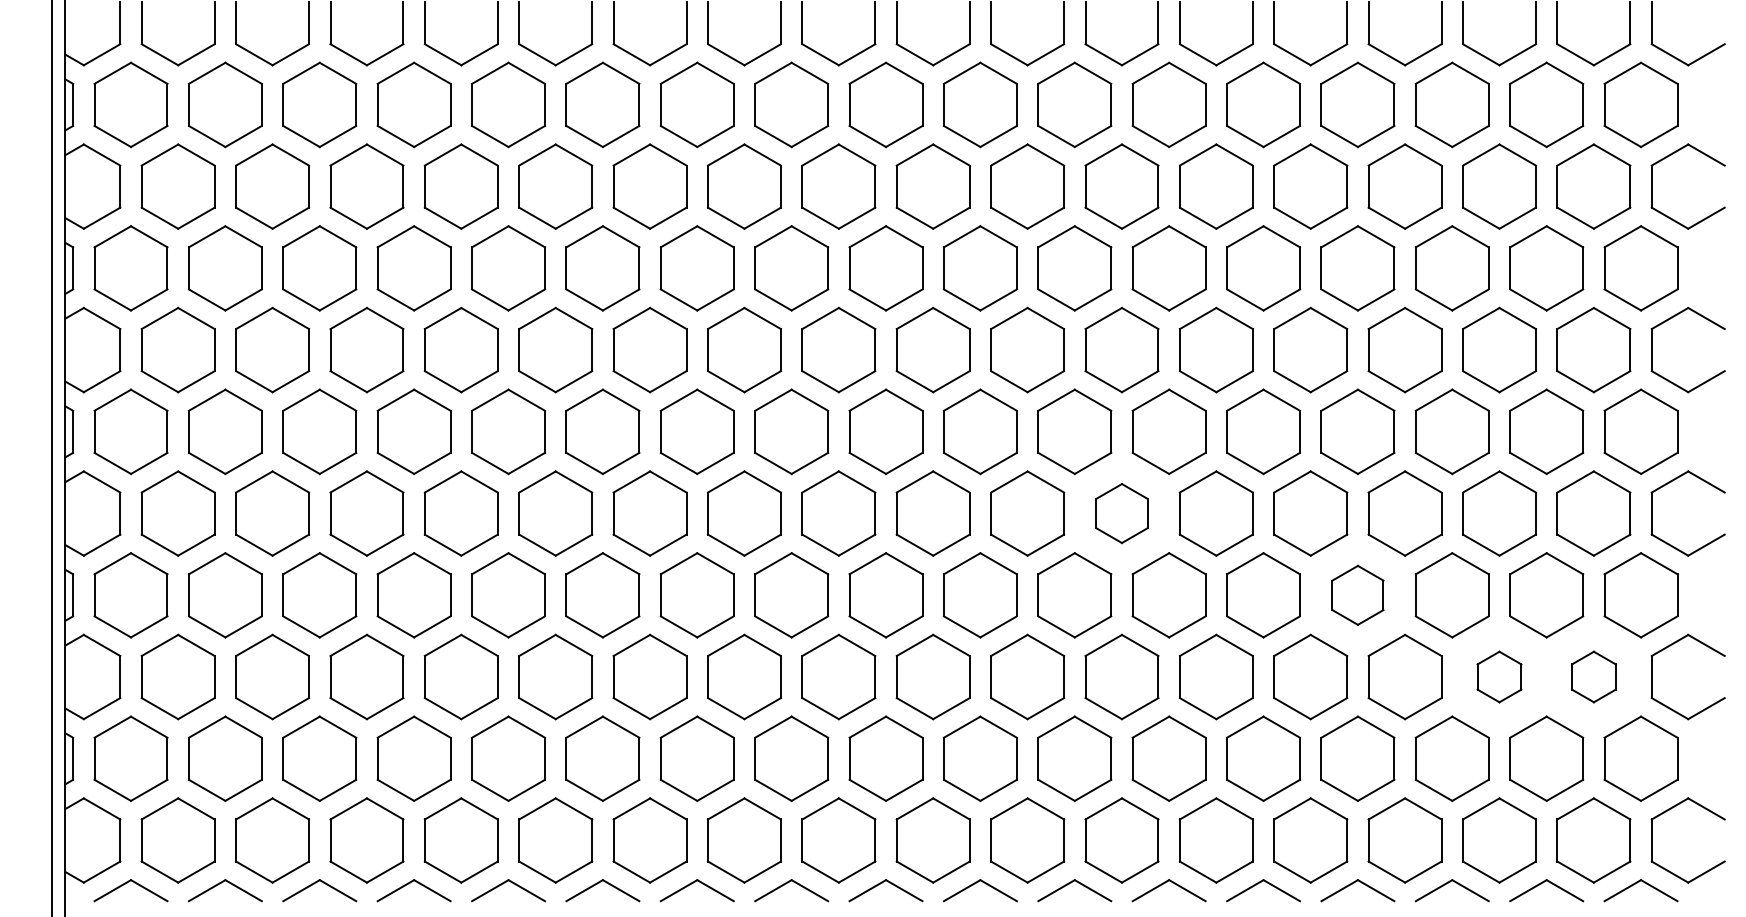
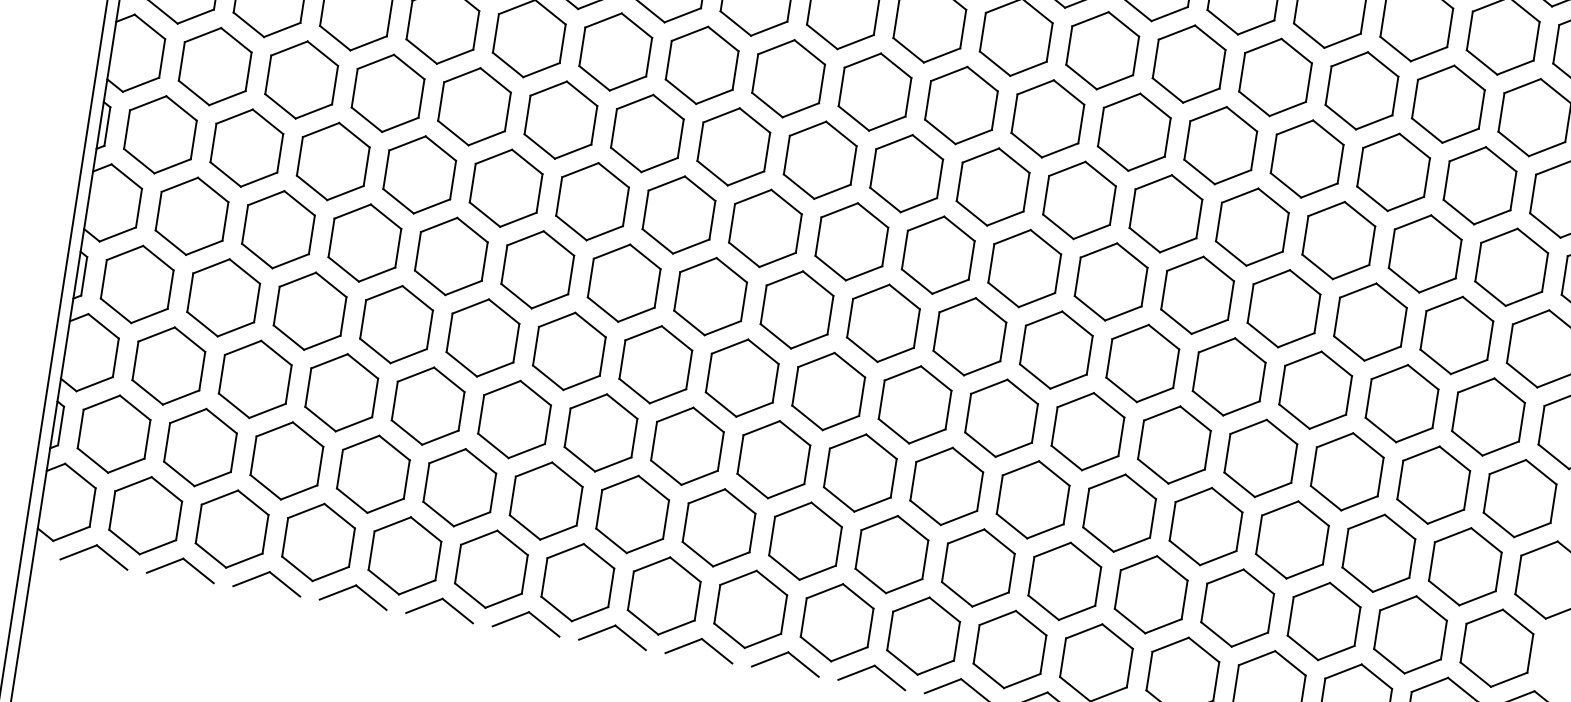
part: (1121, 513) -> (1055, 349), size x1.43
part: (1357, 595) -> (1260, 458), size x1.43
part: (1499, 676) -> (1378, 552), size x1.67
part: (1593, 676) -> (1465, 566), size x1.67

